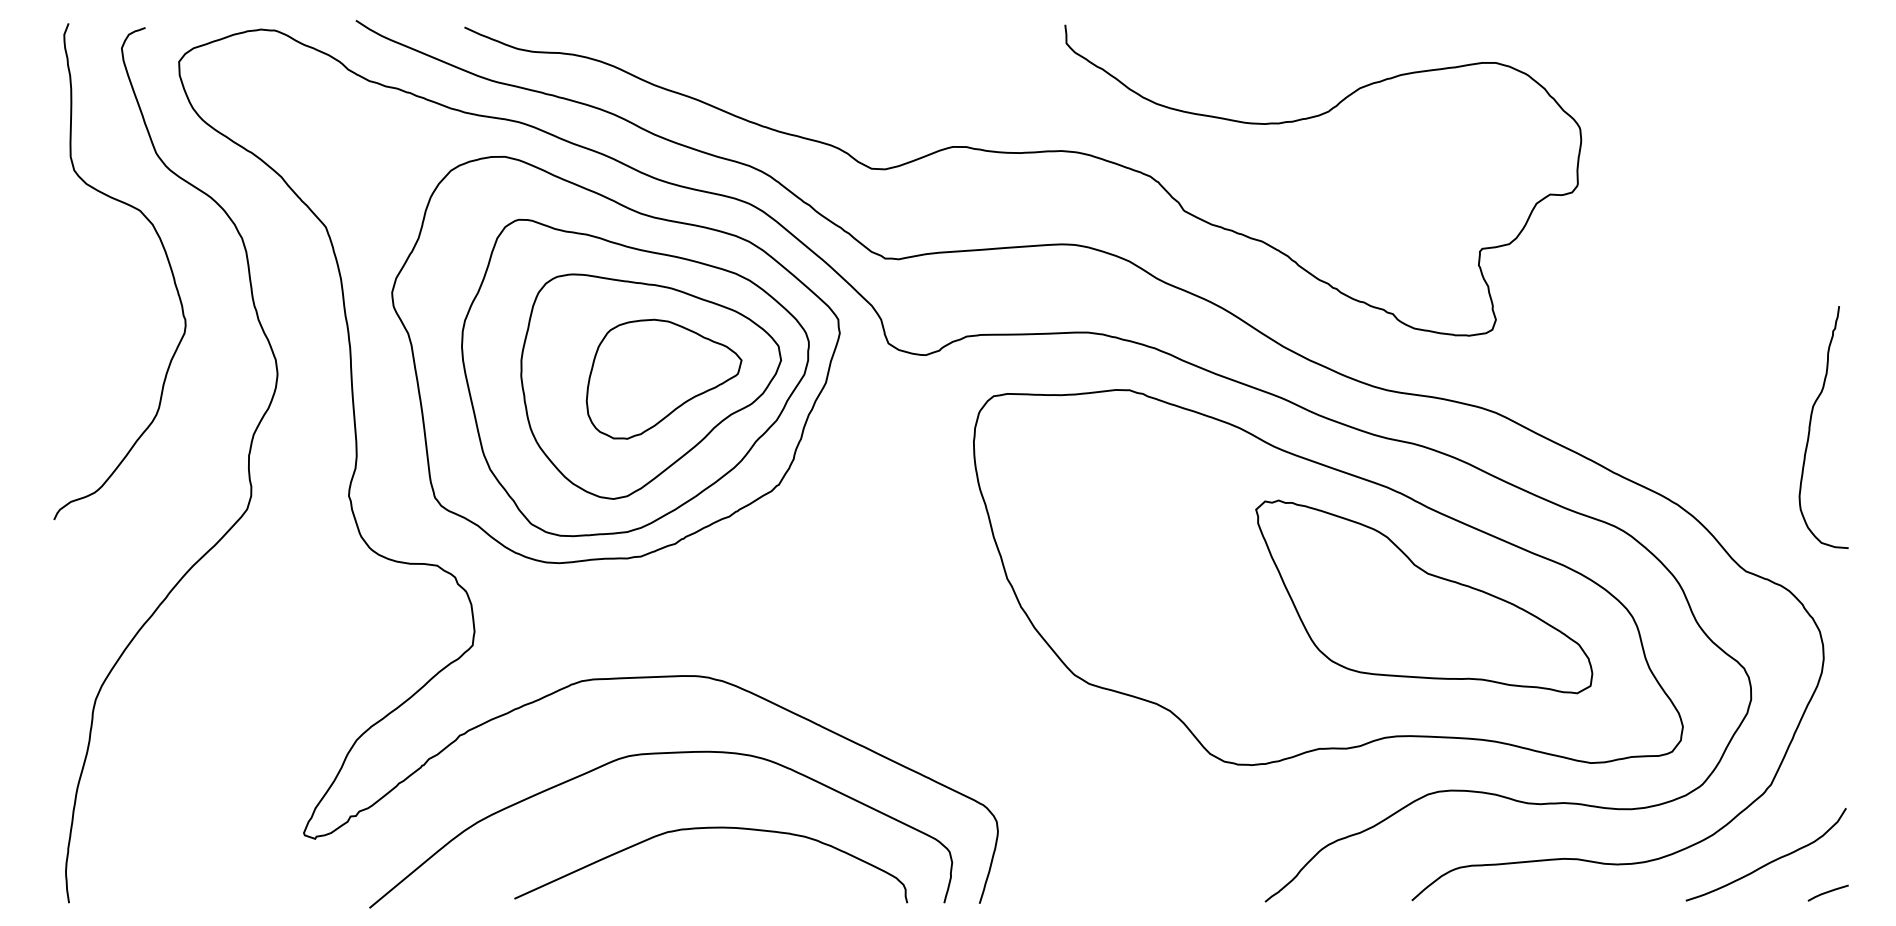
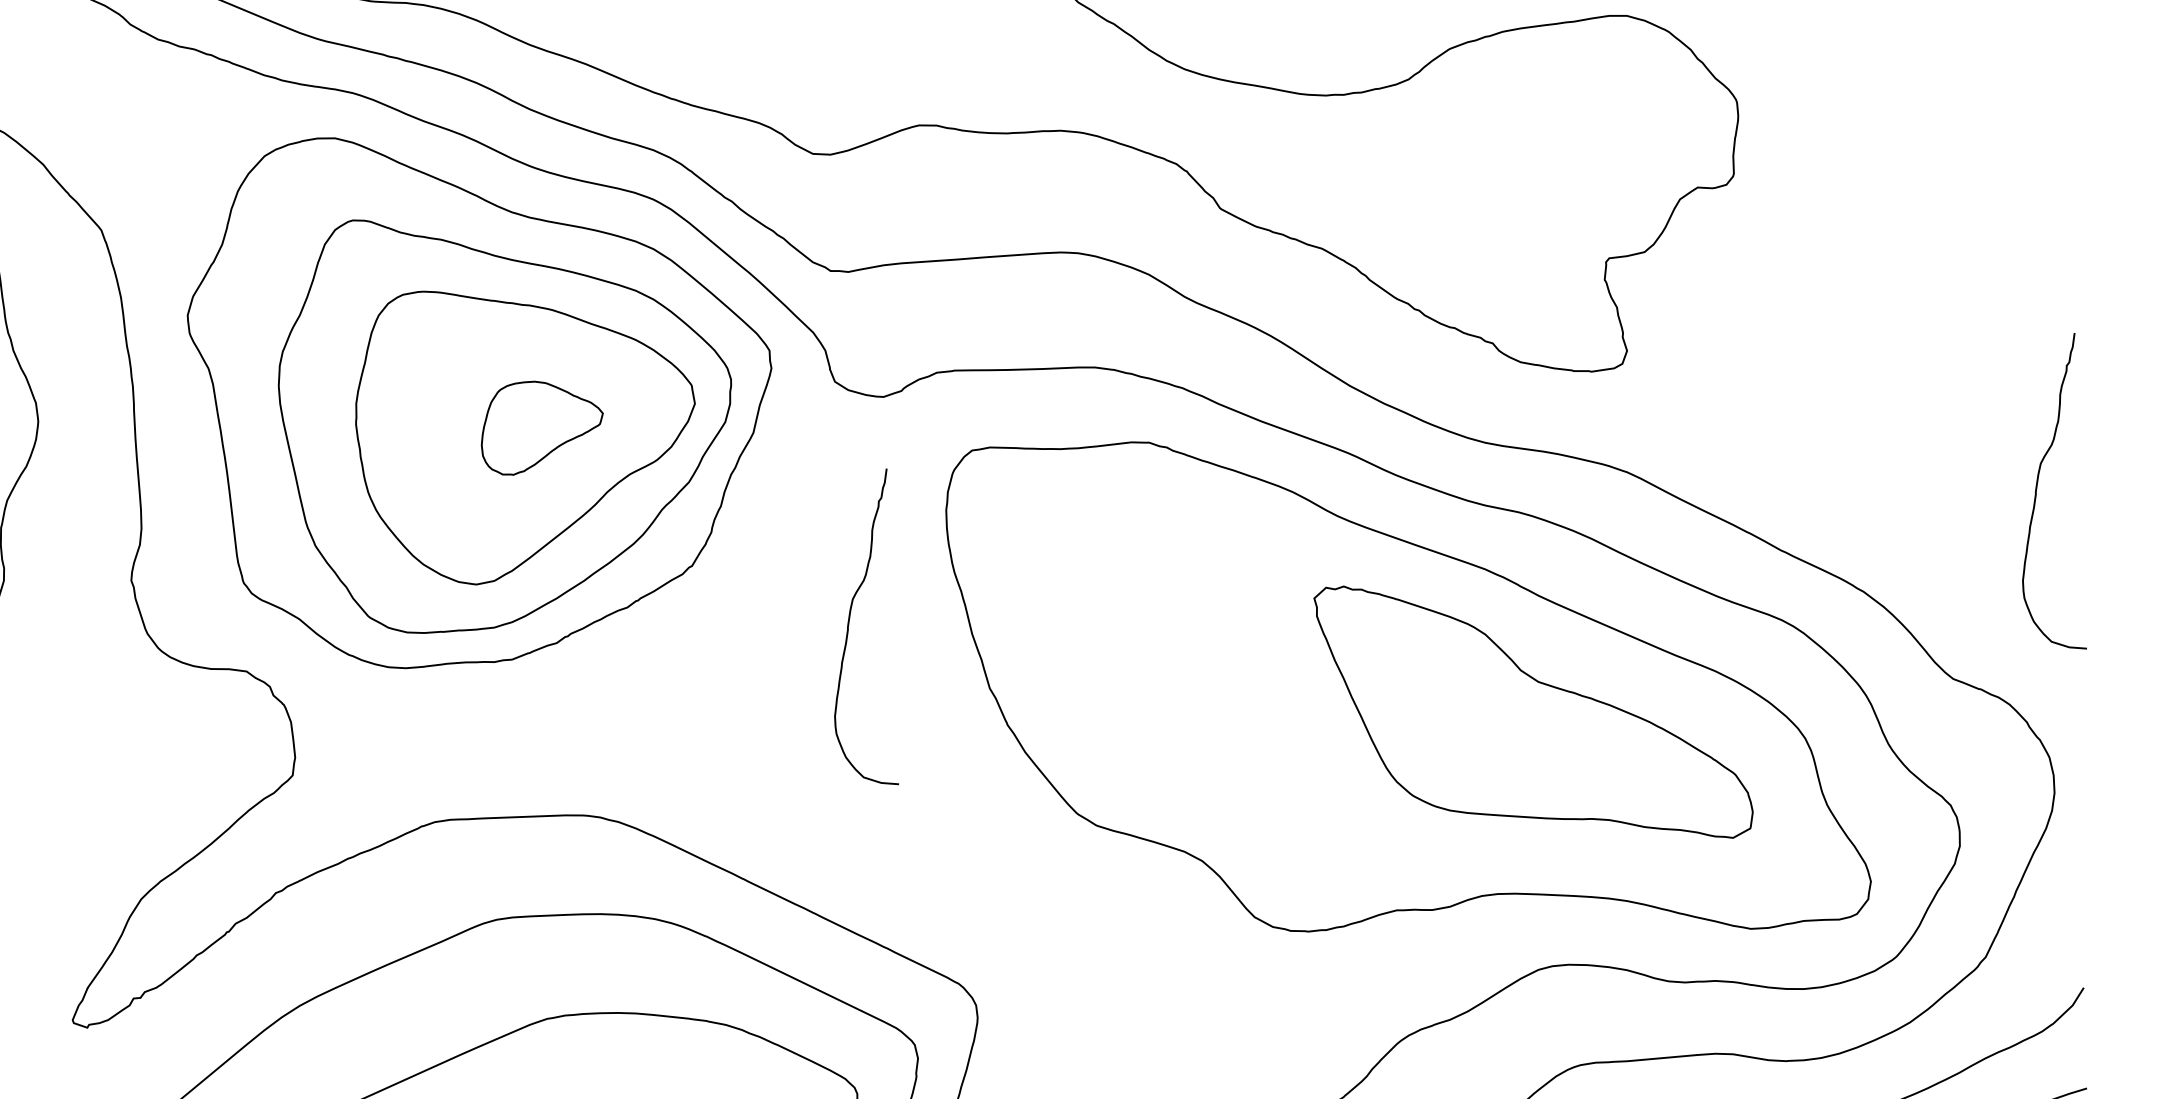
part: (663, 378) -> (541, 427), size x0.6
curve: (900, 526) -> (850, 620), added

